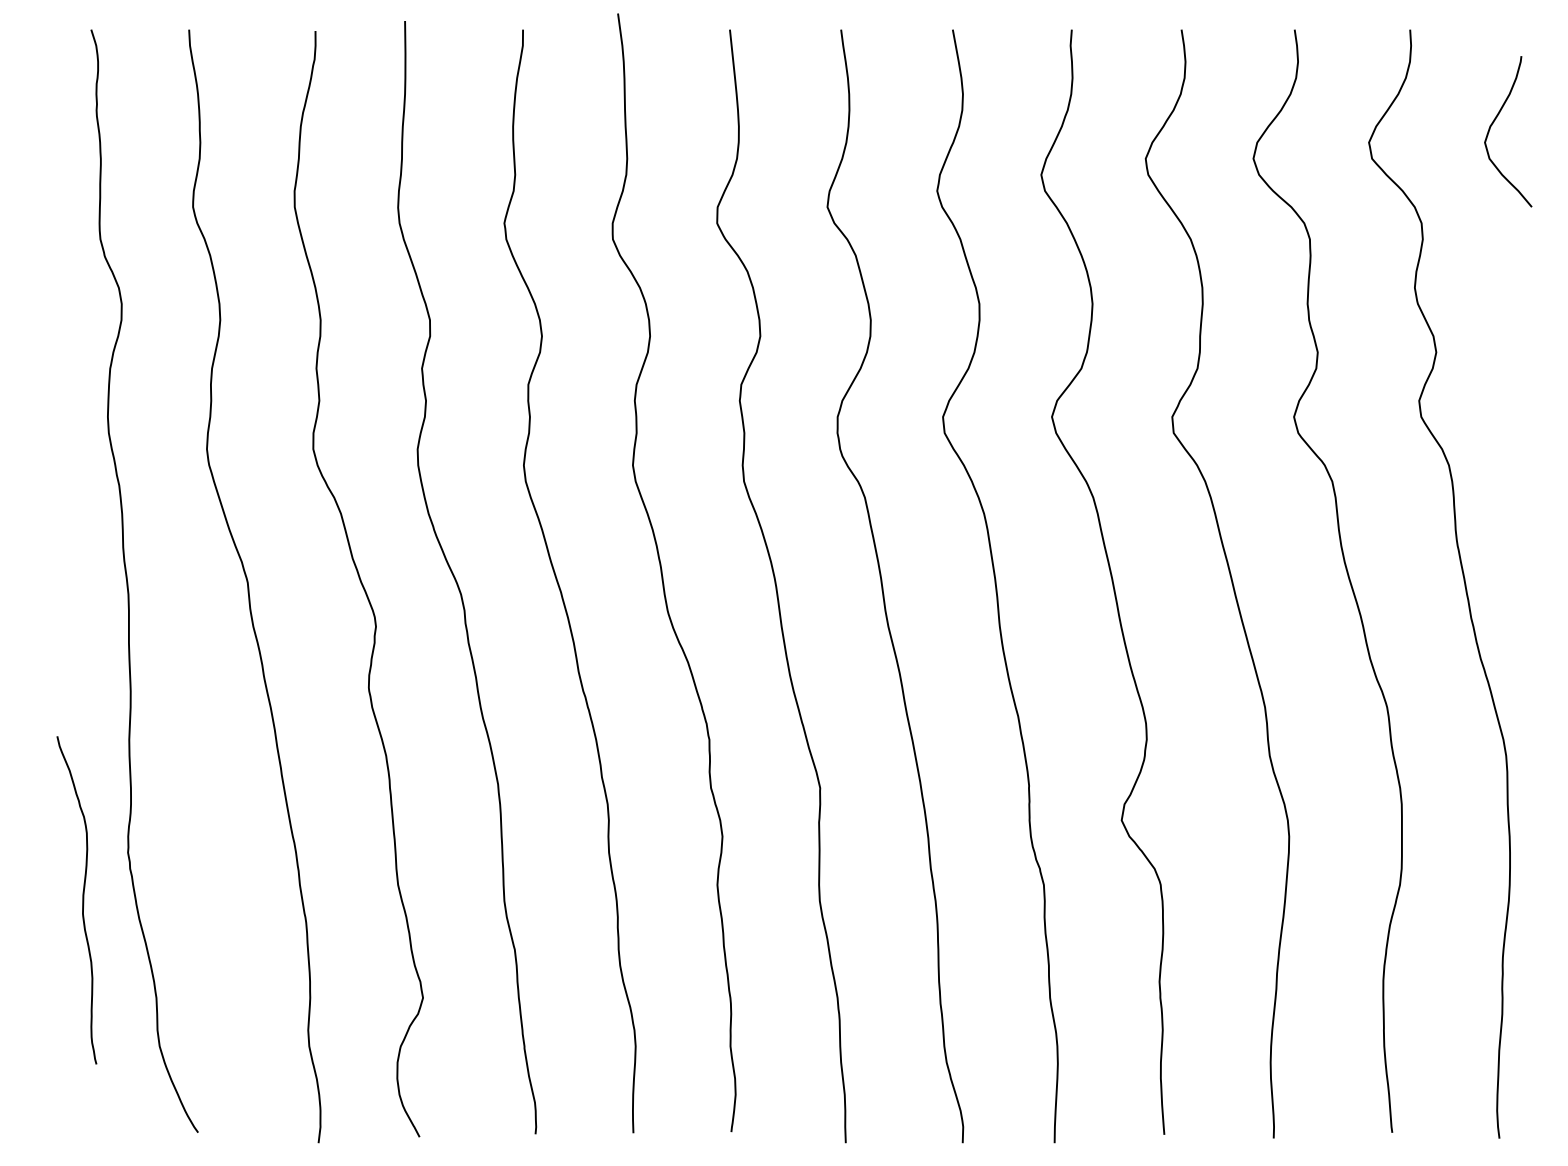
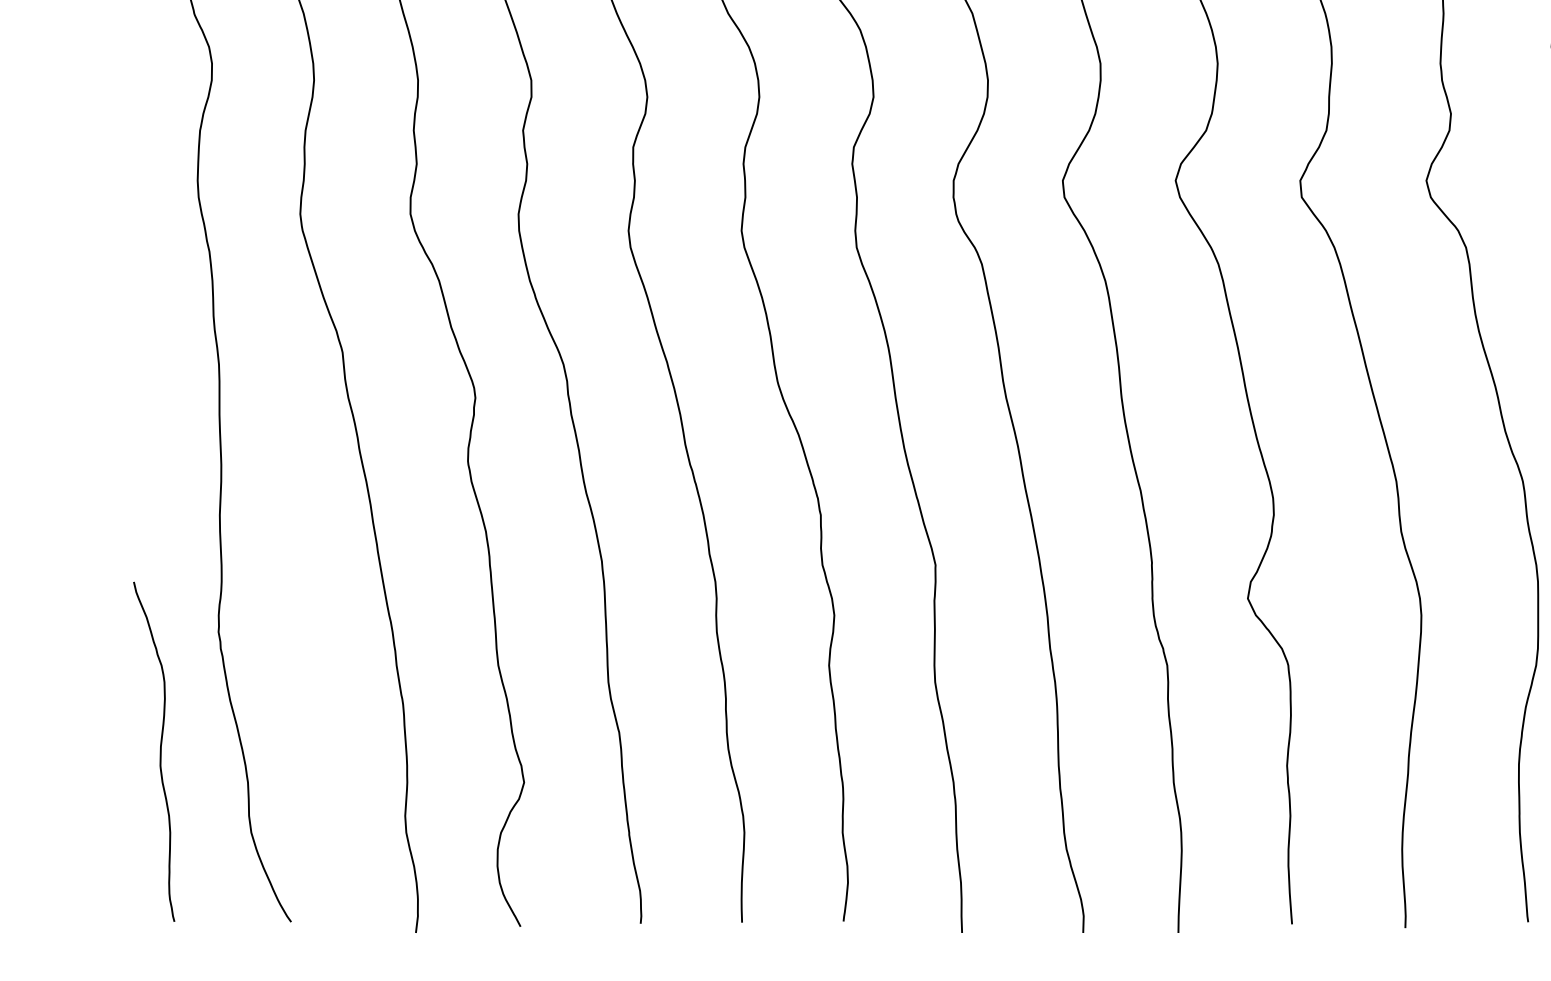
curve: (82, 900) -> (159, 752), moved

